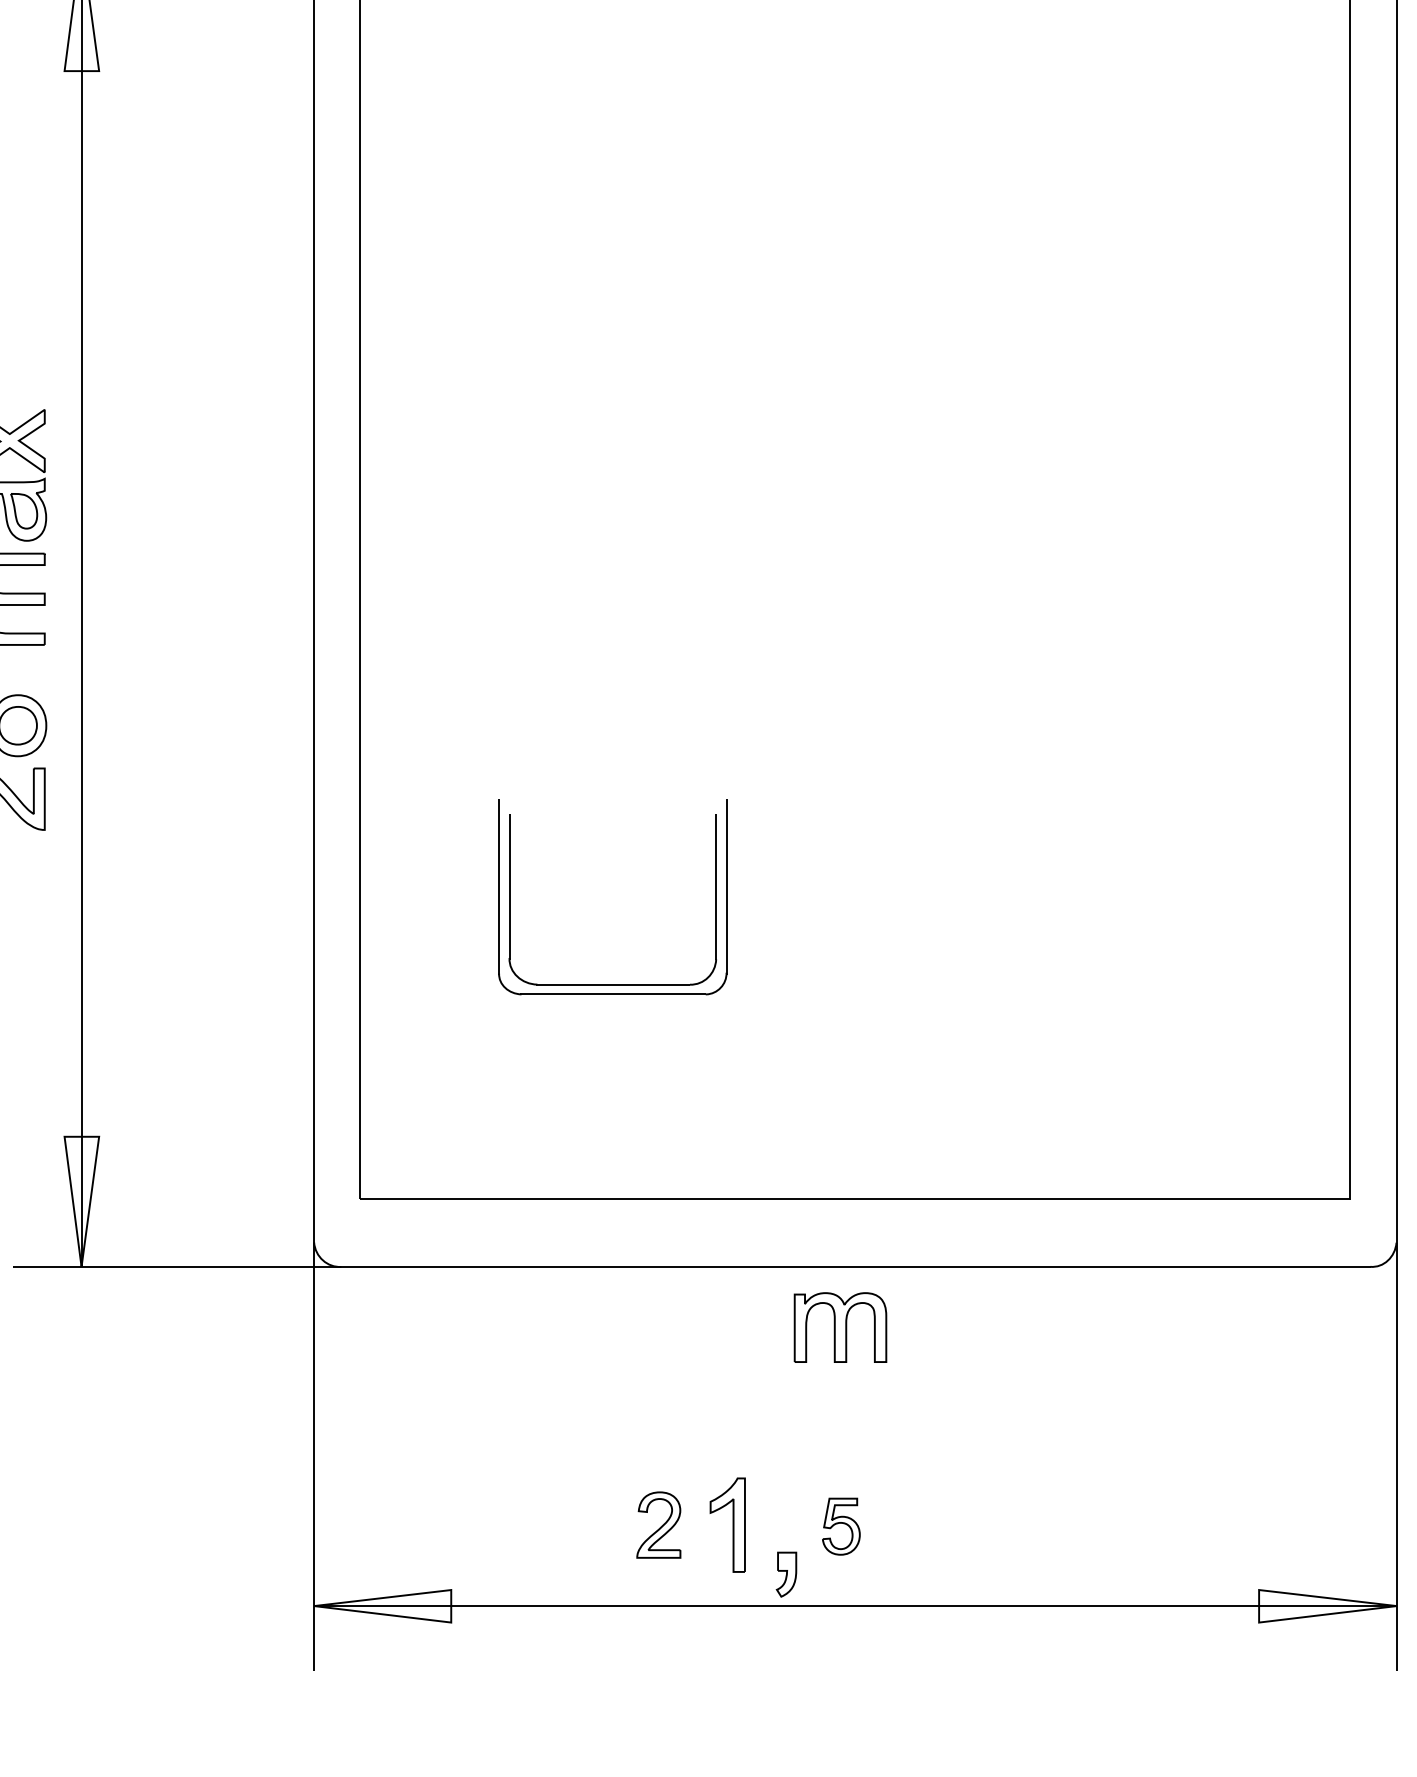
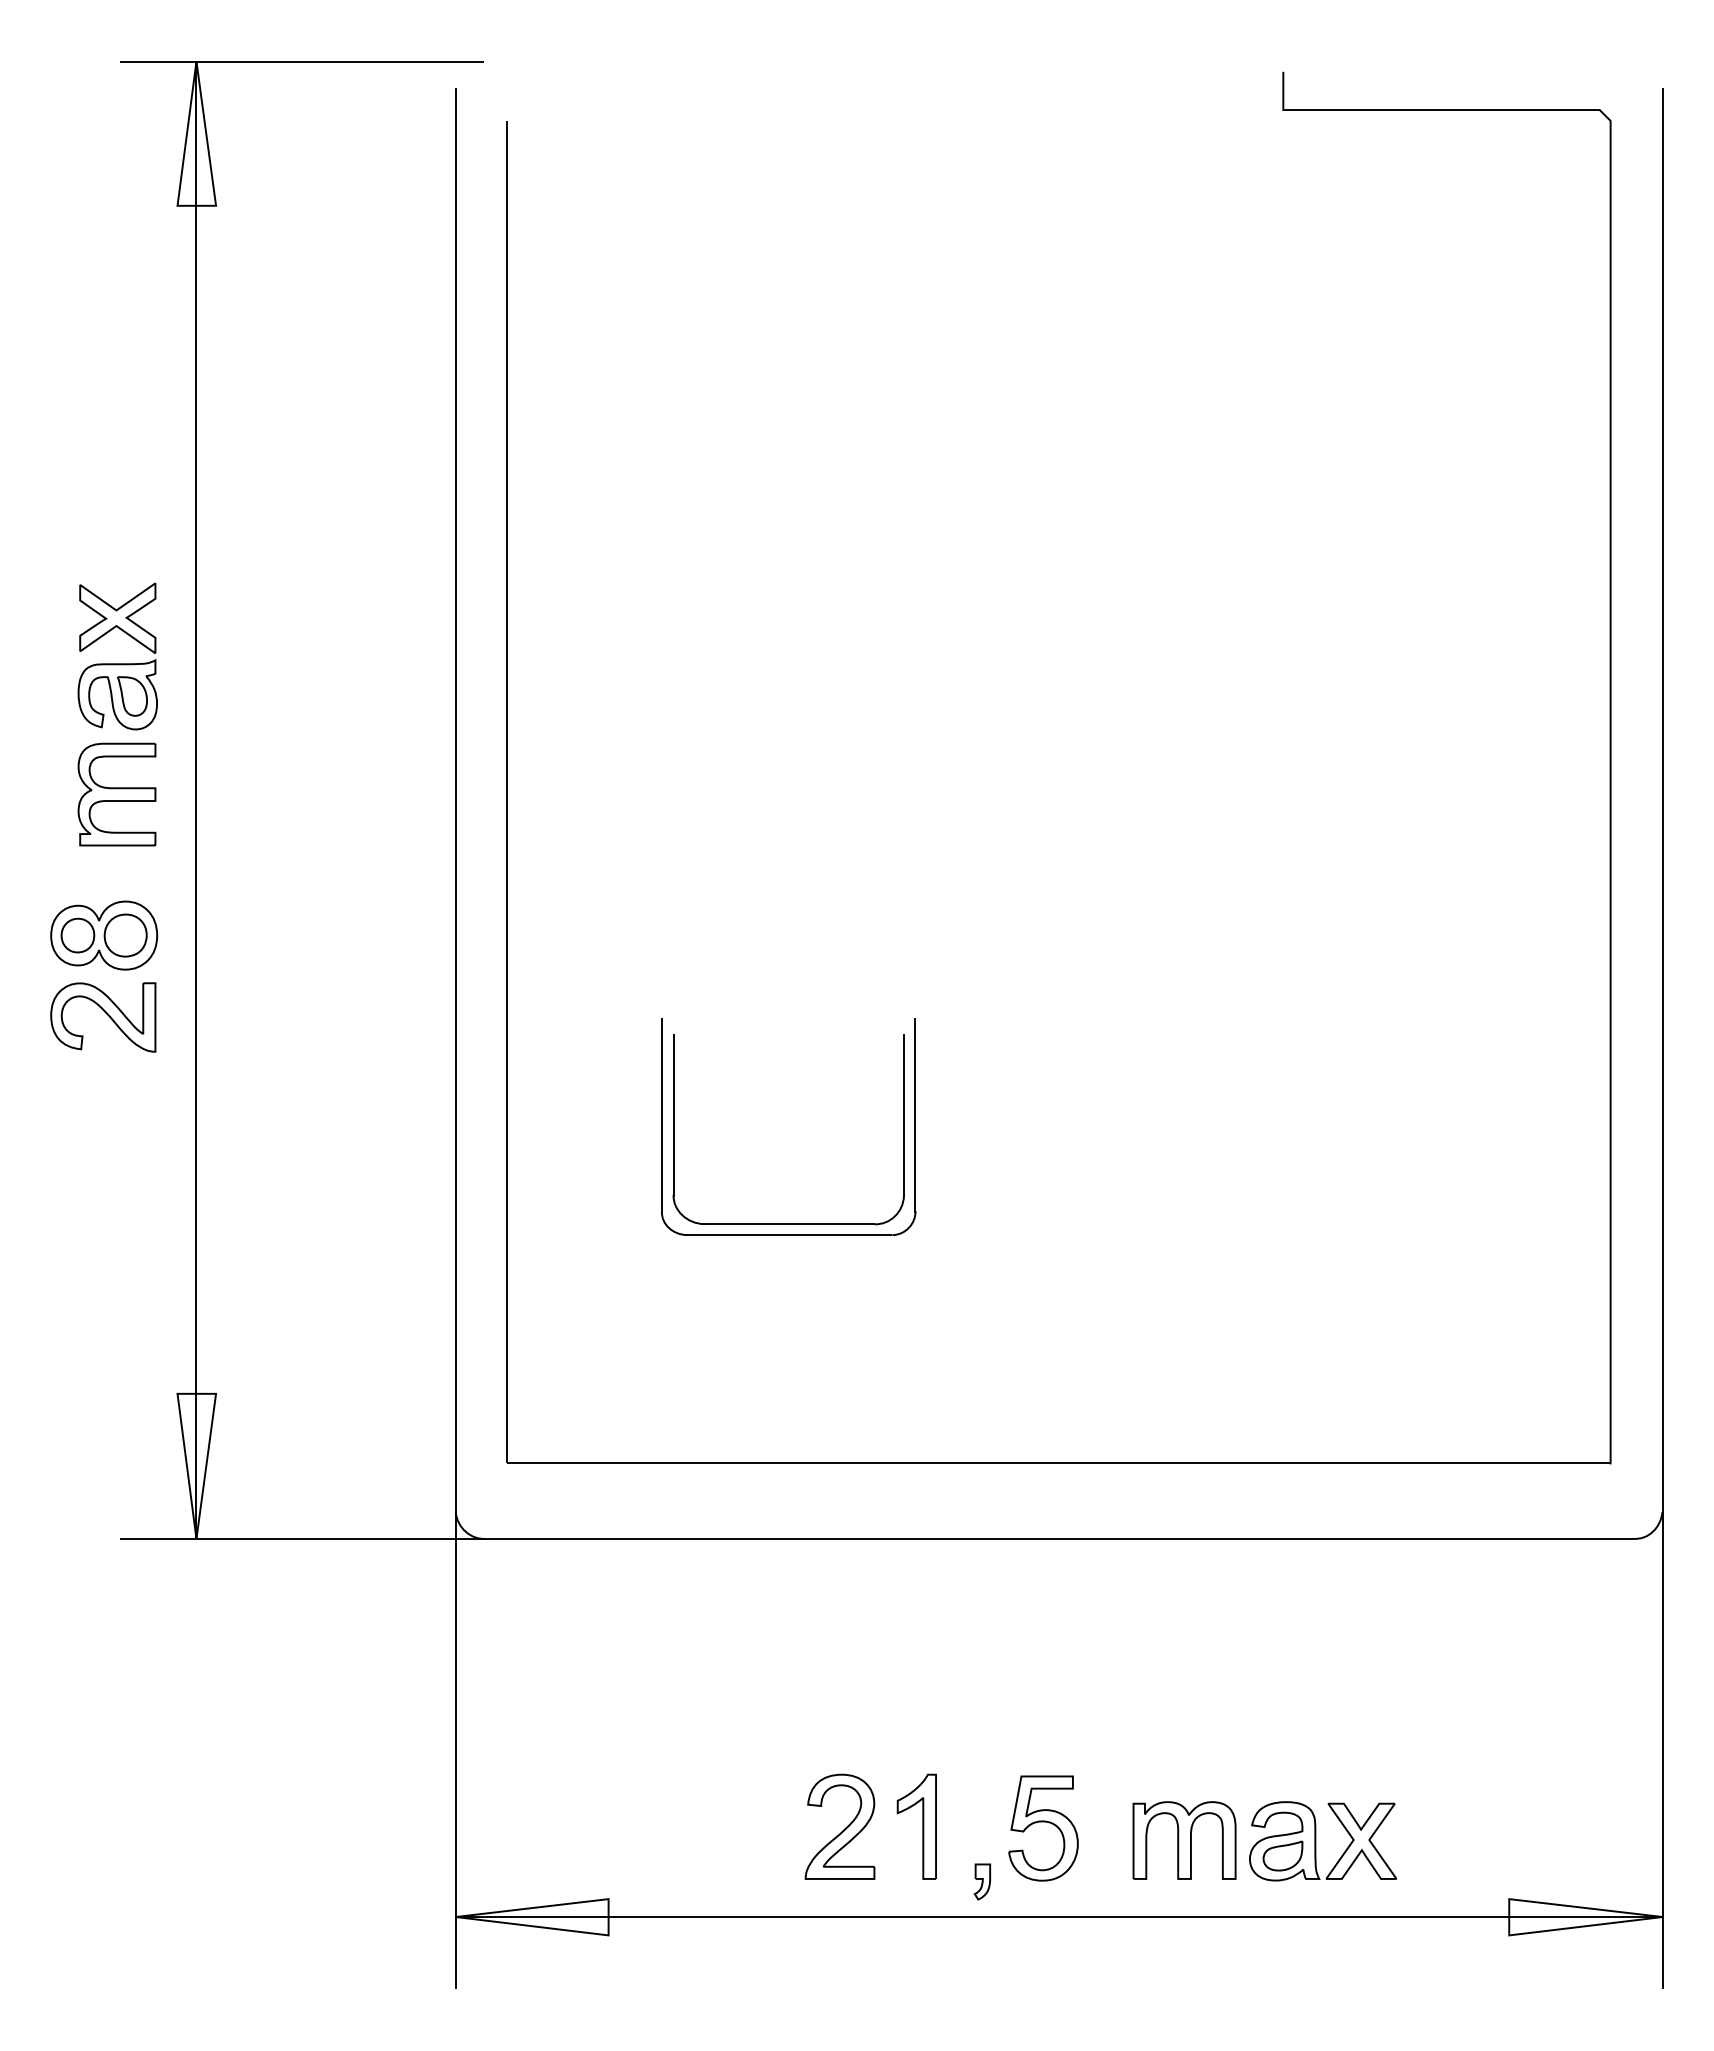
part: (840, 1327) -> (1184, 1840), moved
part: (658, 1524) -> (839, 1826), size x1.43
part: (841, 1526) -> (1043, 1828), size x1.67
part: (1086, 1538) -> (1316, 1841), added
part: (786, 1574) -> (982, 1881), size x0.71

